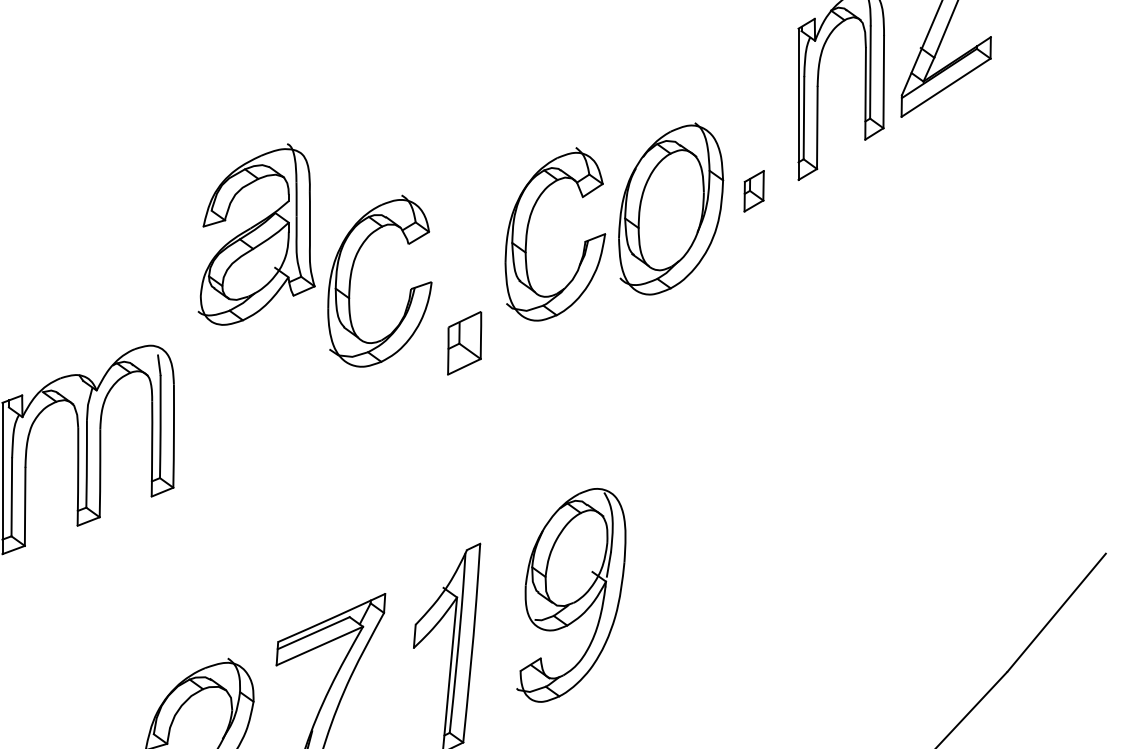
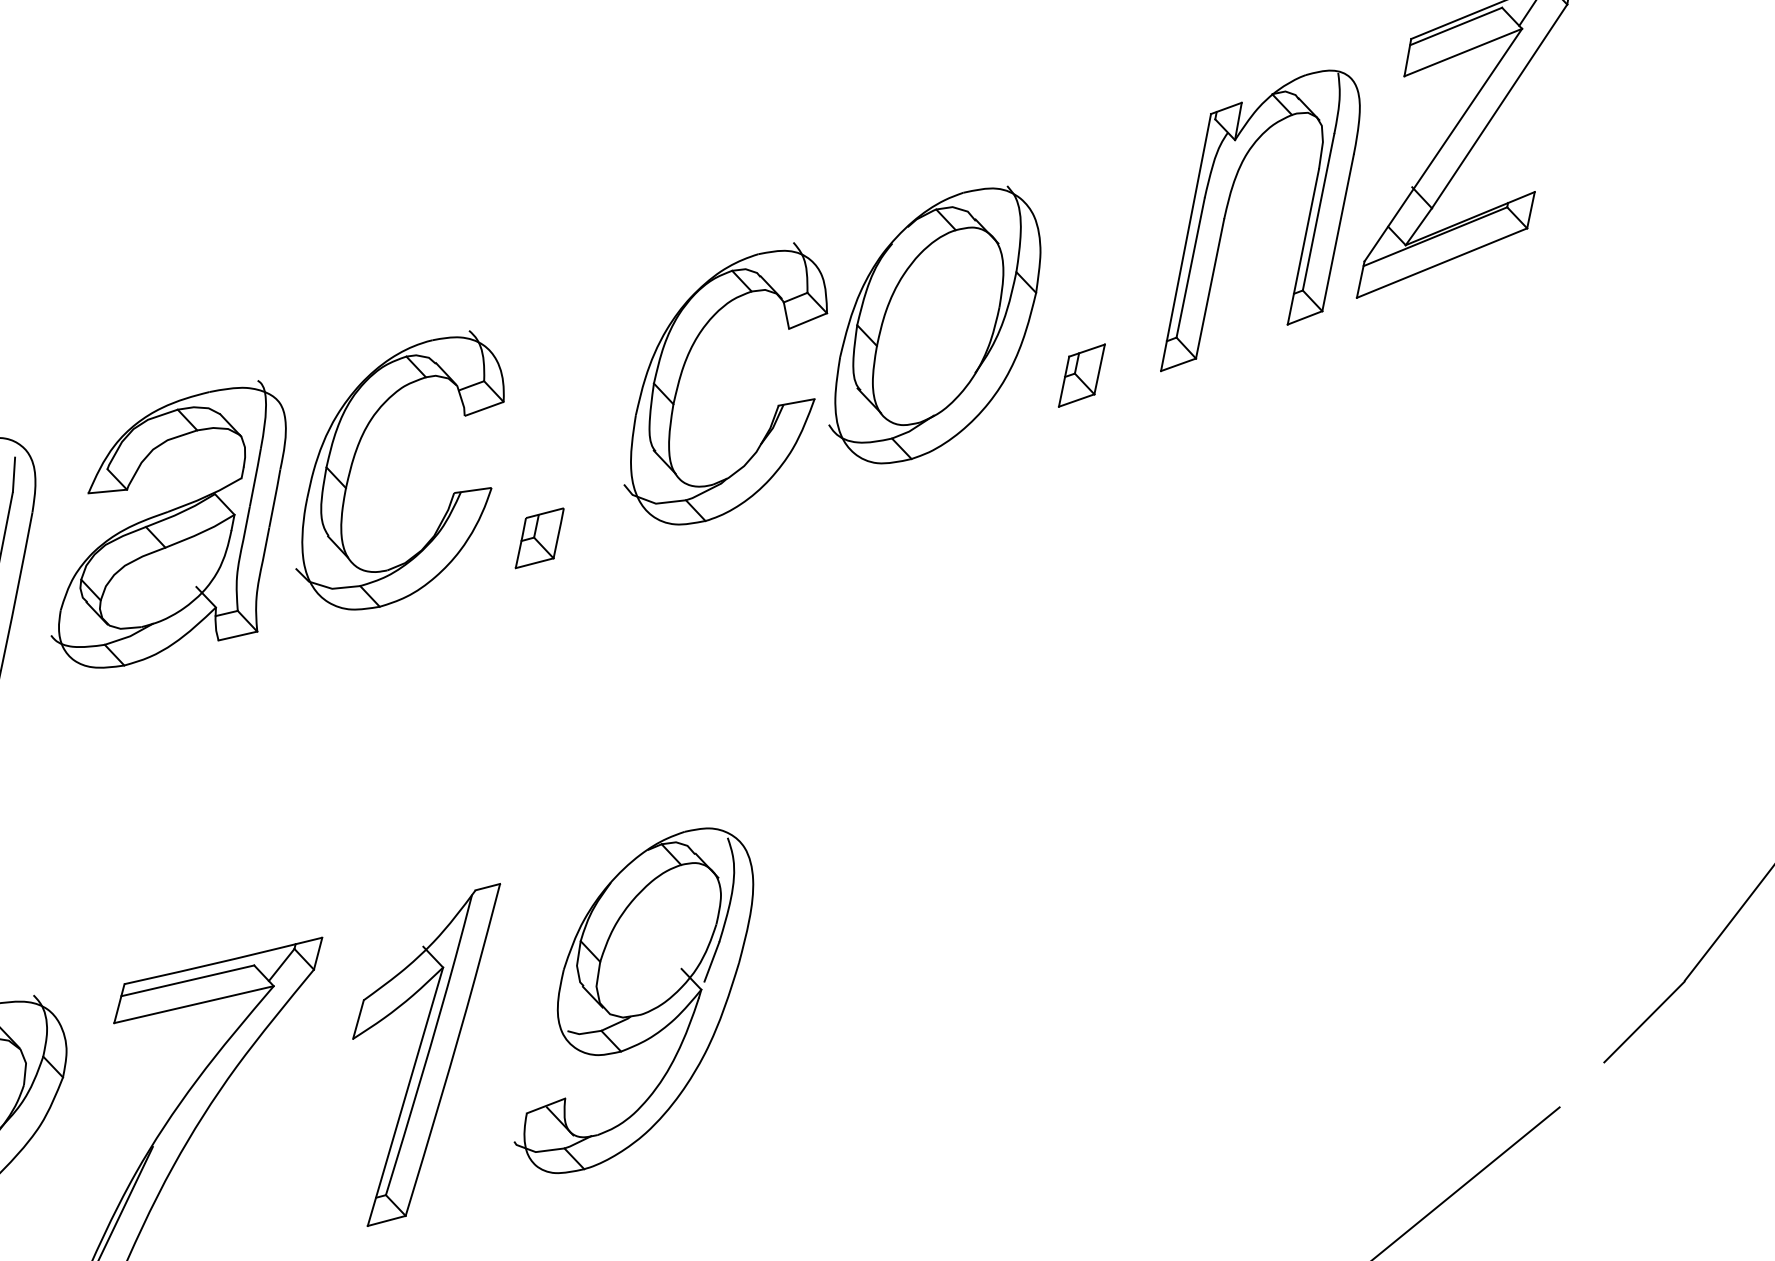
part: (671, 208) -> (939, 323), moved
part: (256, 234) -> (175, 524), moved
part: (352, 273) -> (359, 447), moved
part: (464, 343) -> (539, 538), size x0.62

